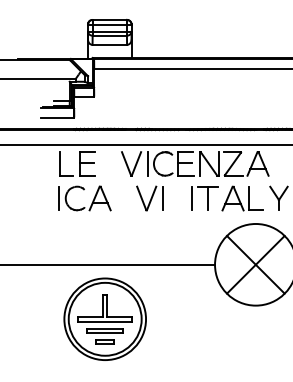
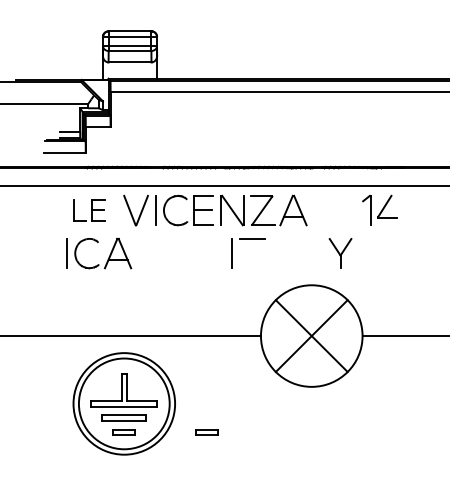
part: (77, 163) -> (89, 210), size x0.7
part: (195, 163) -> (215, 210), moved
part: (149, 198) -> (179, 253), removed
line: (208, 198) -> (252, 253), removed
part: (241, 198) -> (294, 253), removed
part: (171, 342) -> (206, 432), added

